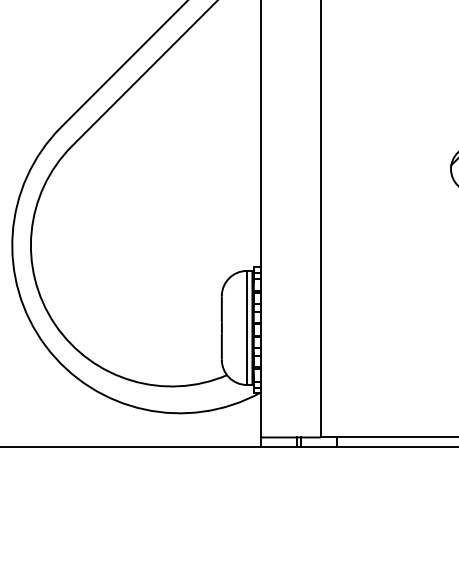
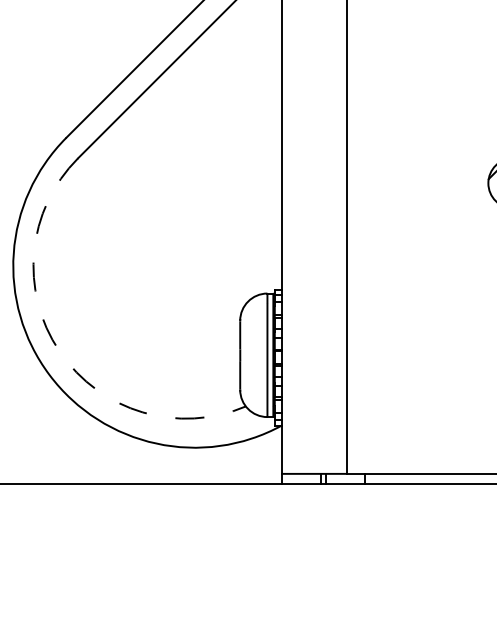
arc: (55, 324) -> (60, 351), solid -> dashed

